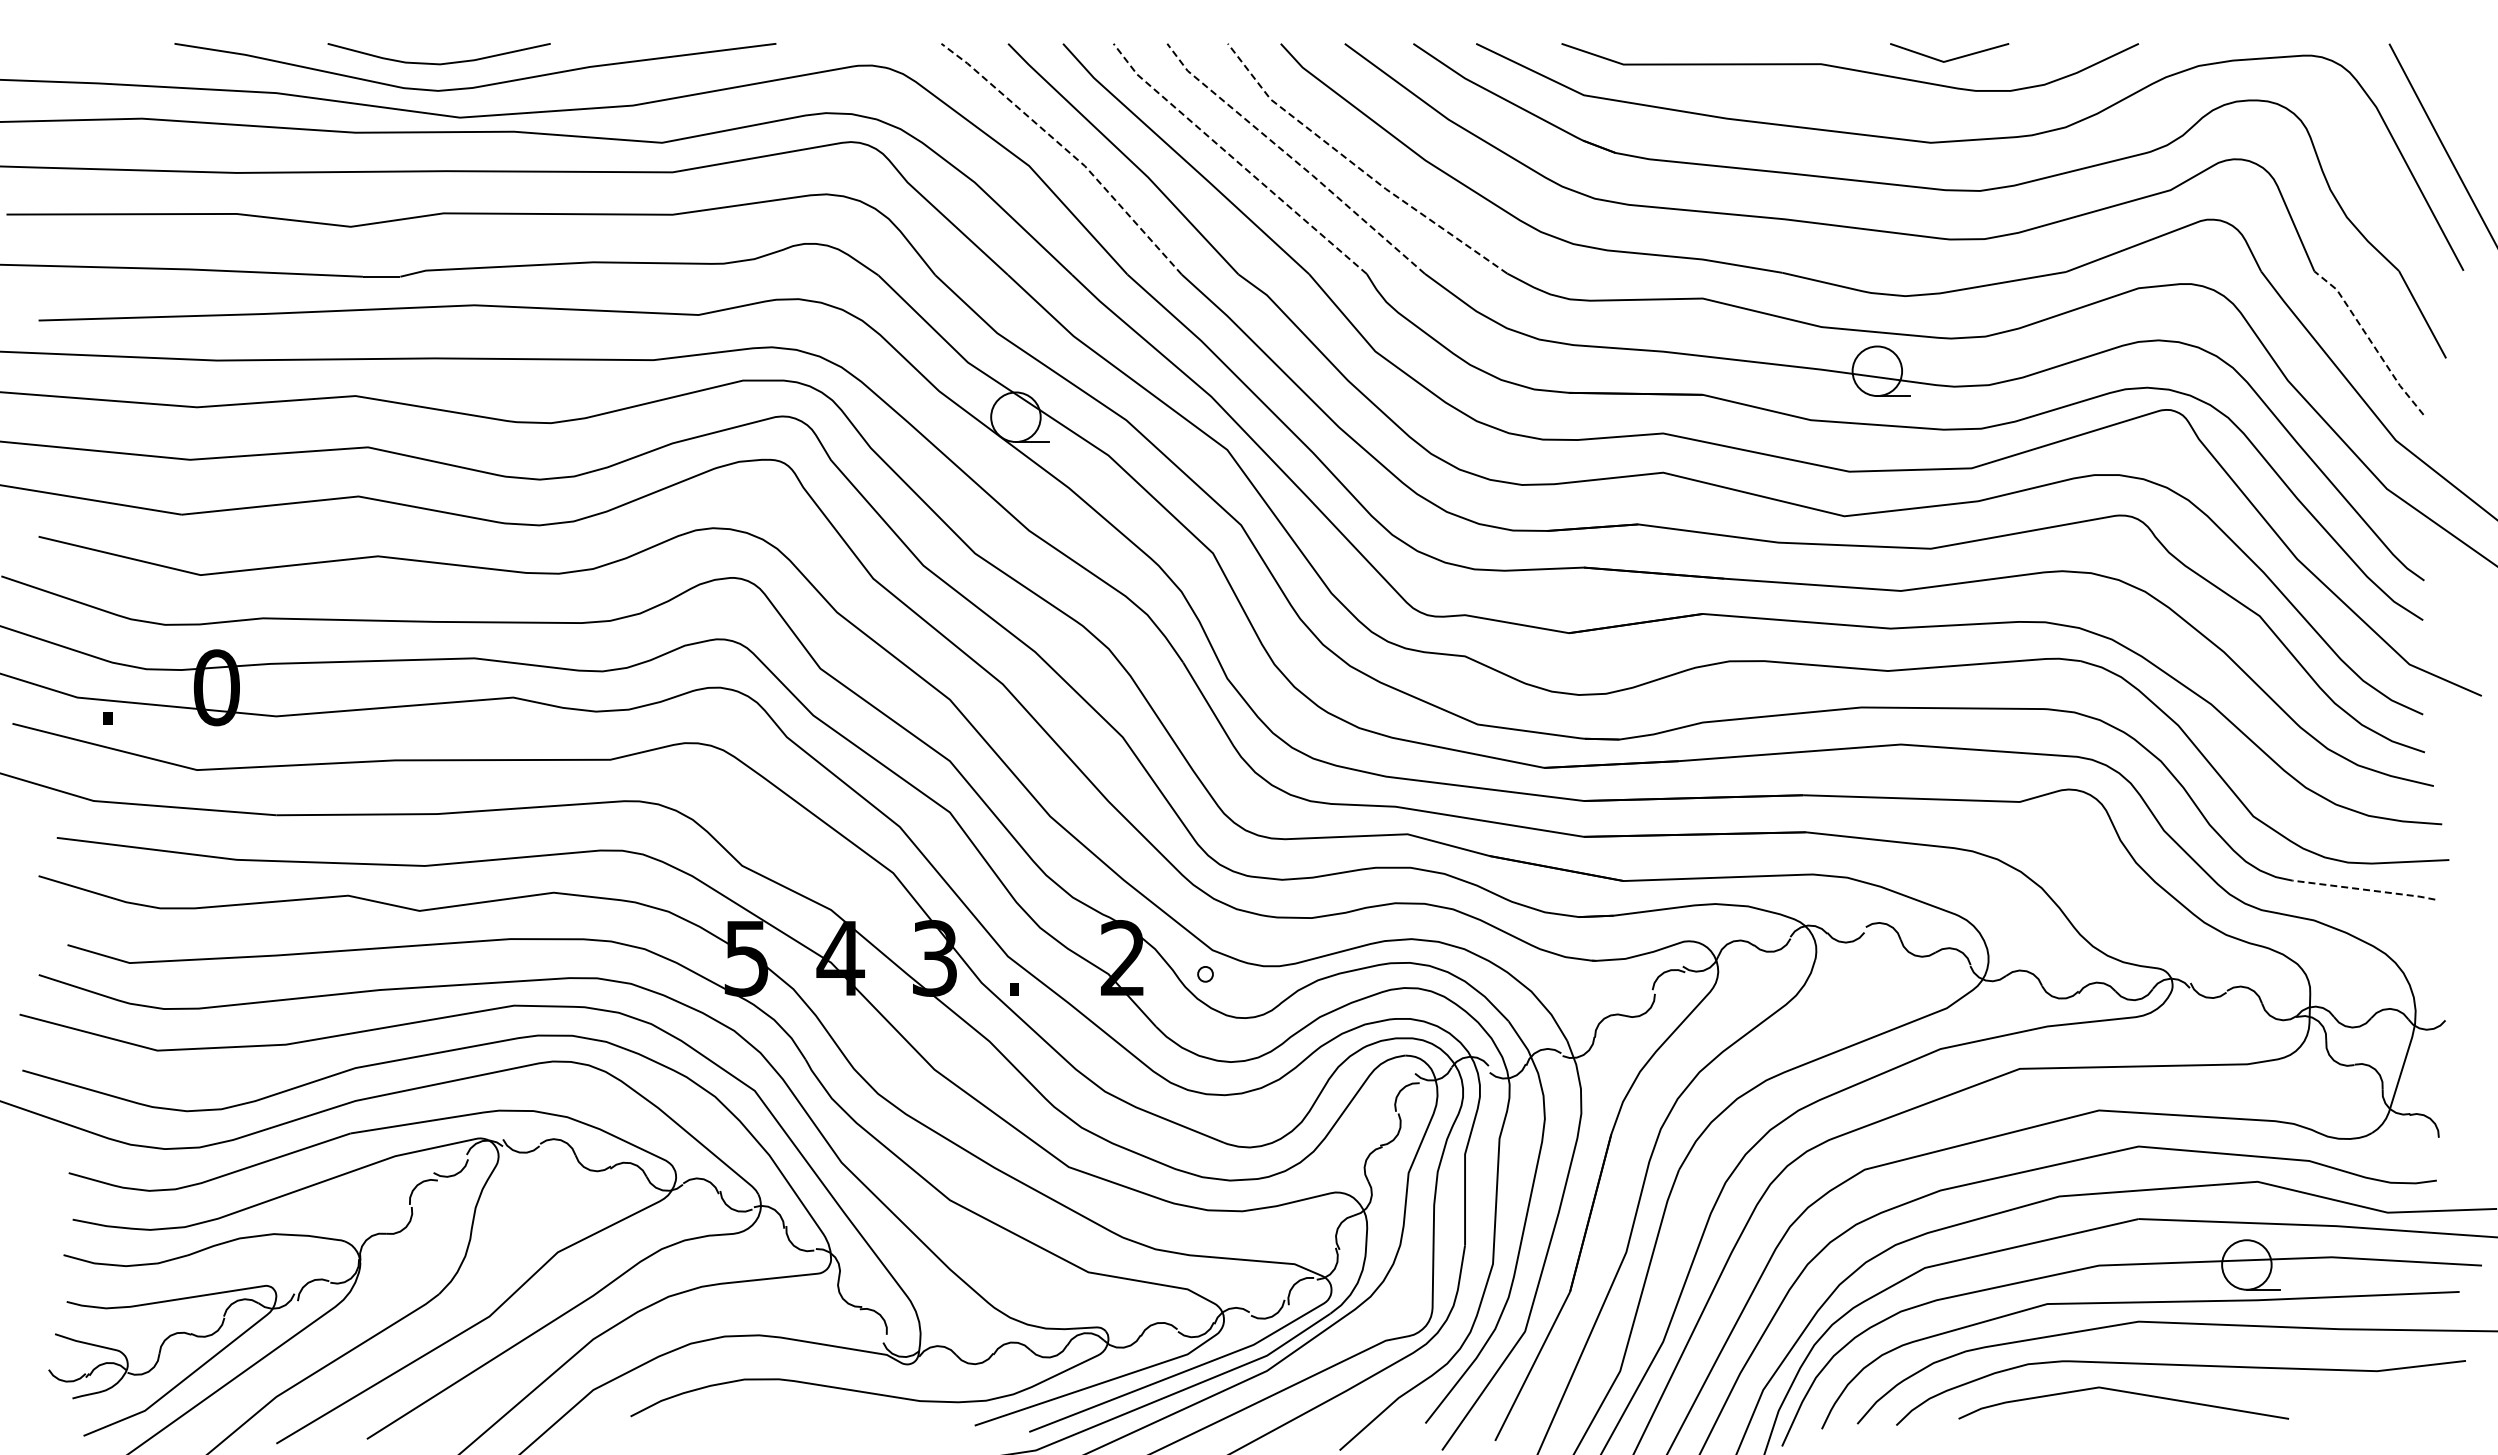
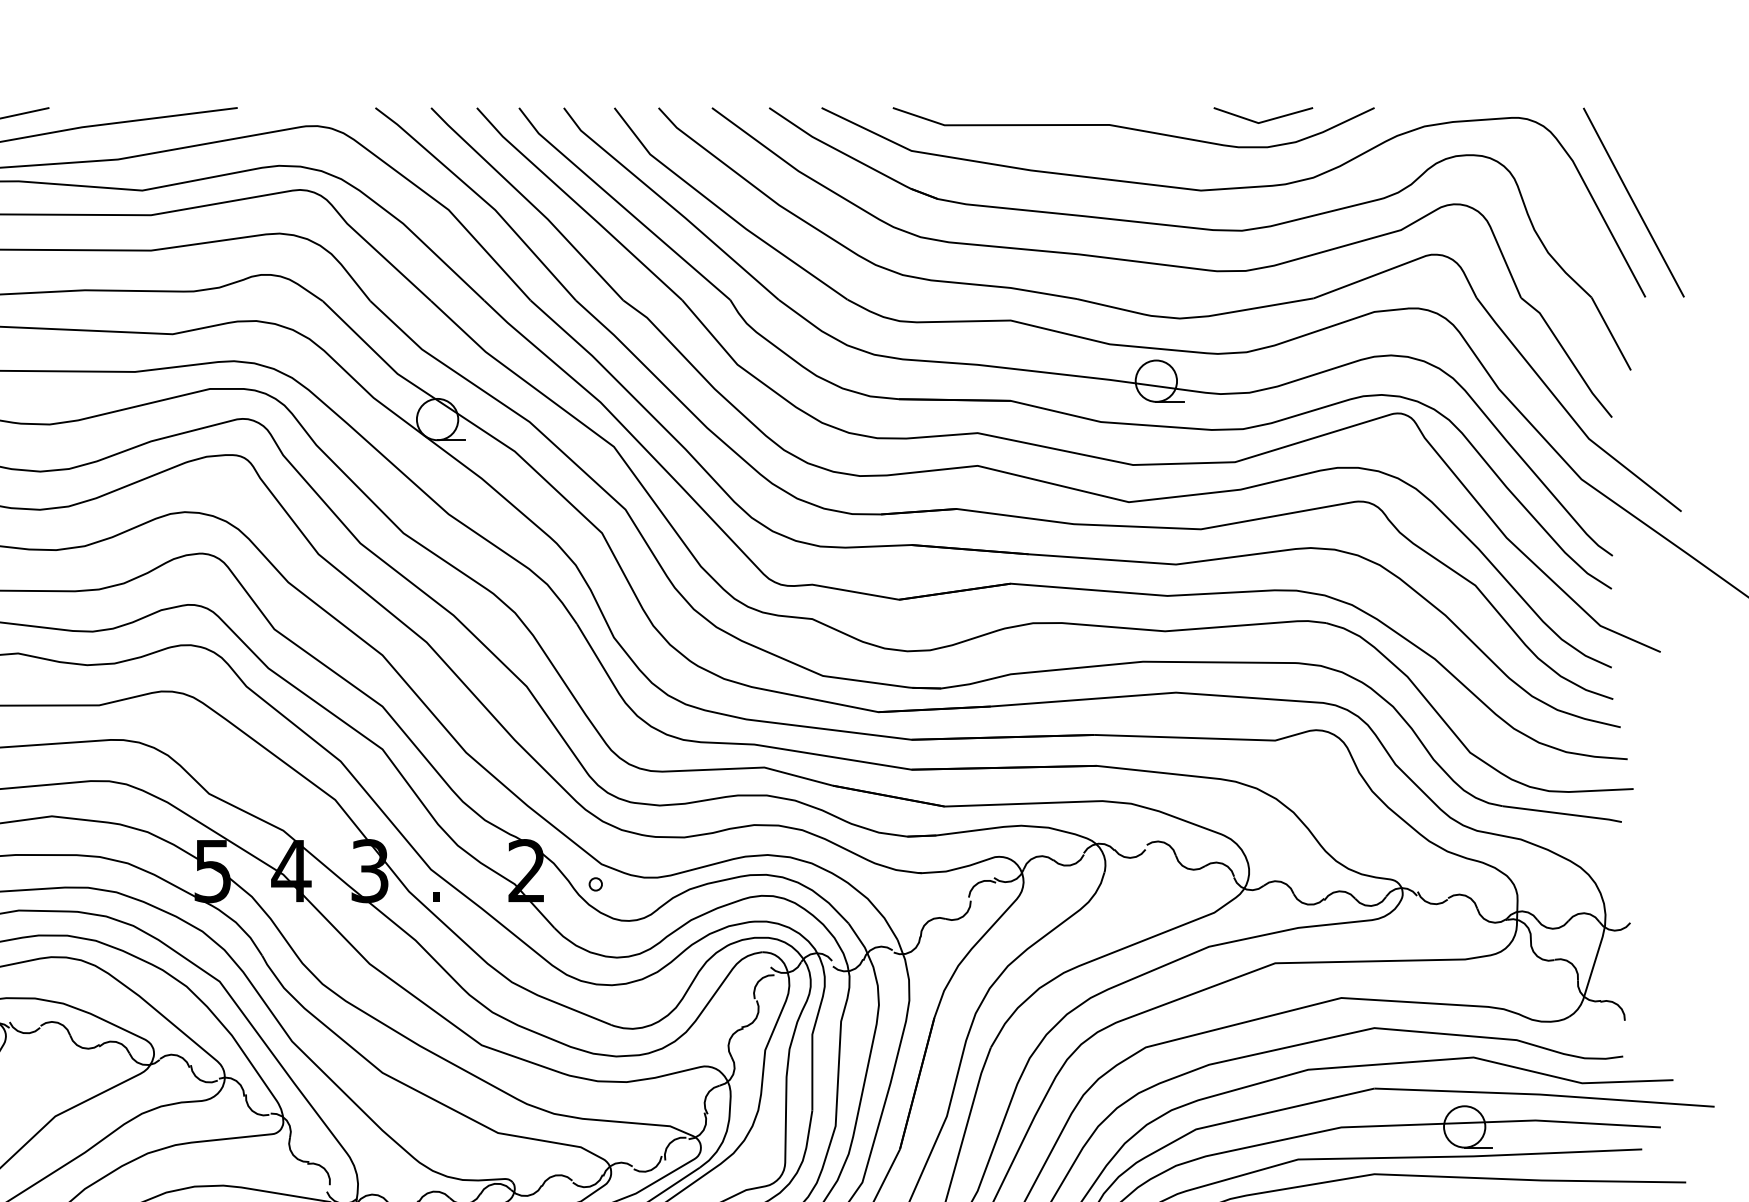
line: (1951, 58) -> (1264, 120), moved
line: (1068, 151) -> (481, 197), dashed -> solid
line: (1294, 159) -> (670, 204), dashed -> solid
line: (1237, 161) -> (622, 206), dashed -> solid
line: (1359, 168) -> (724, 212), dashed -> solid
line: (2370, 341) -> (1567, 356), dashed -> solid
line: (2364, 889) -> (1562, 813), dashed -> solid

